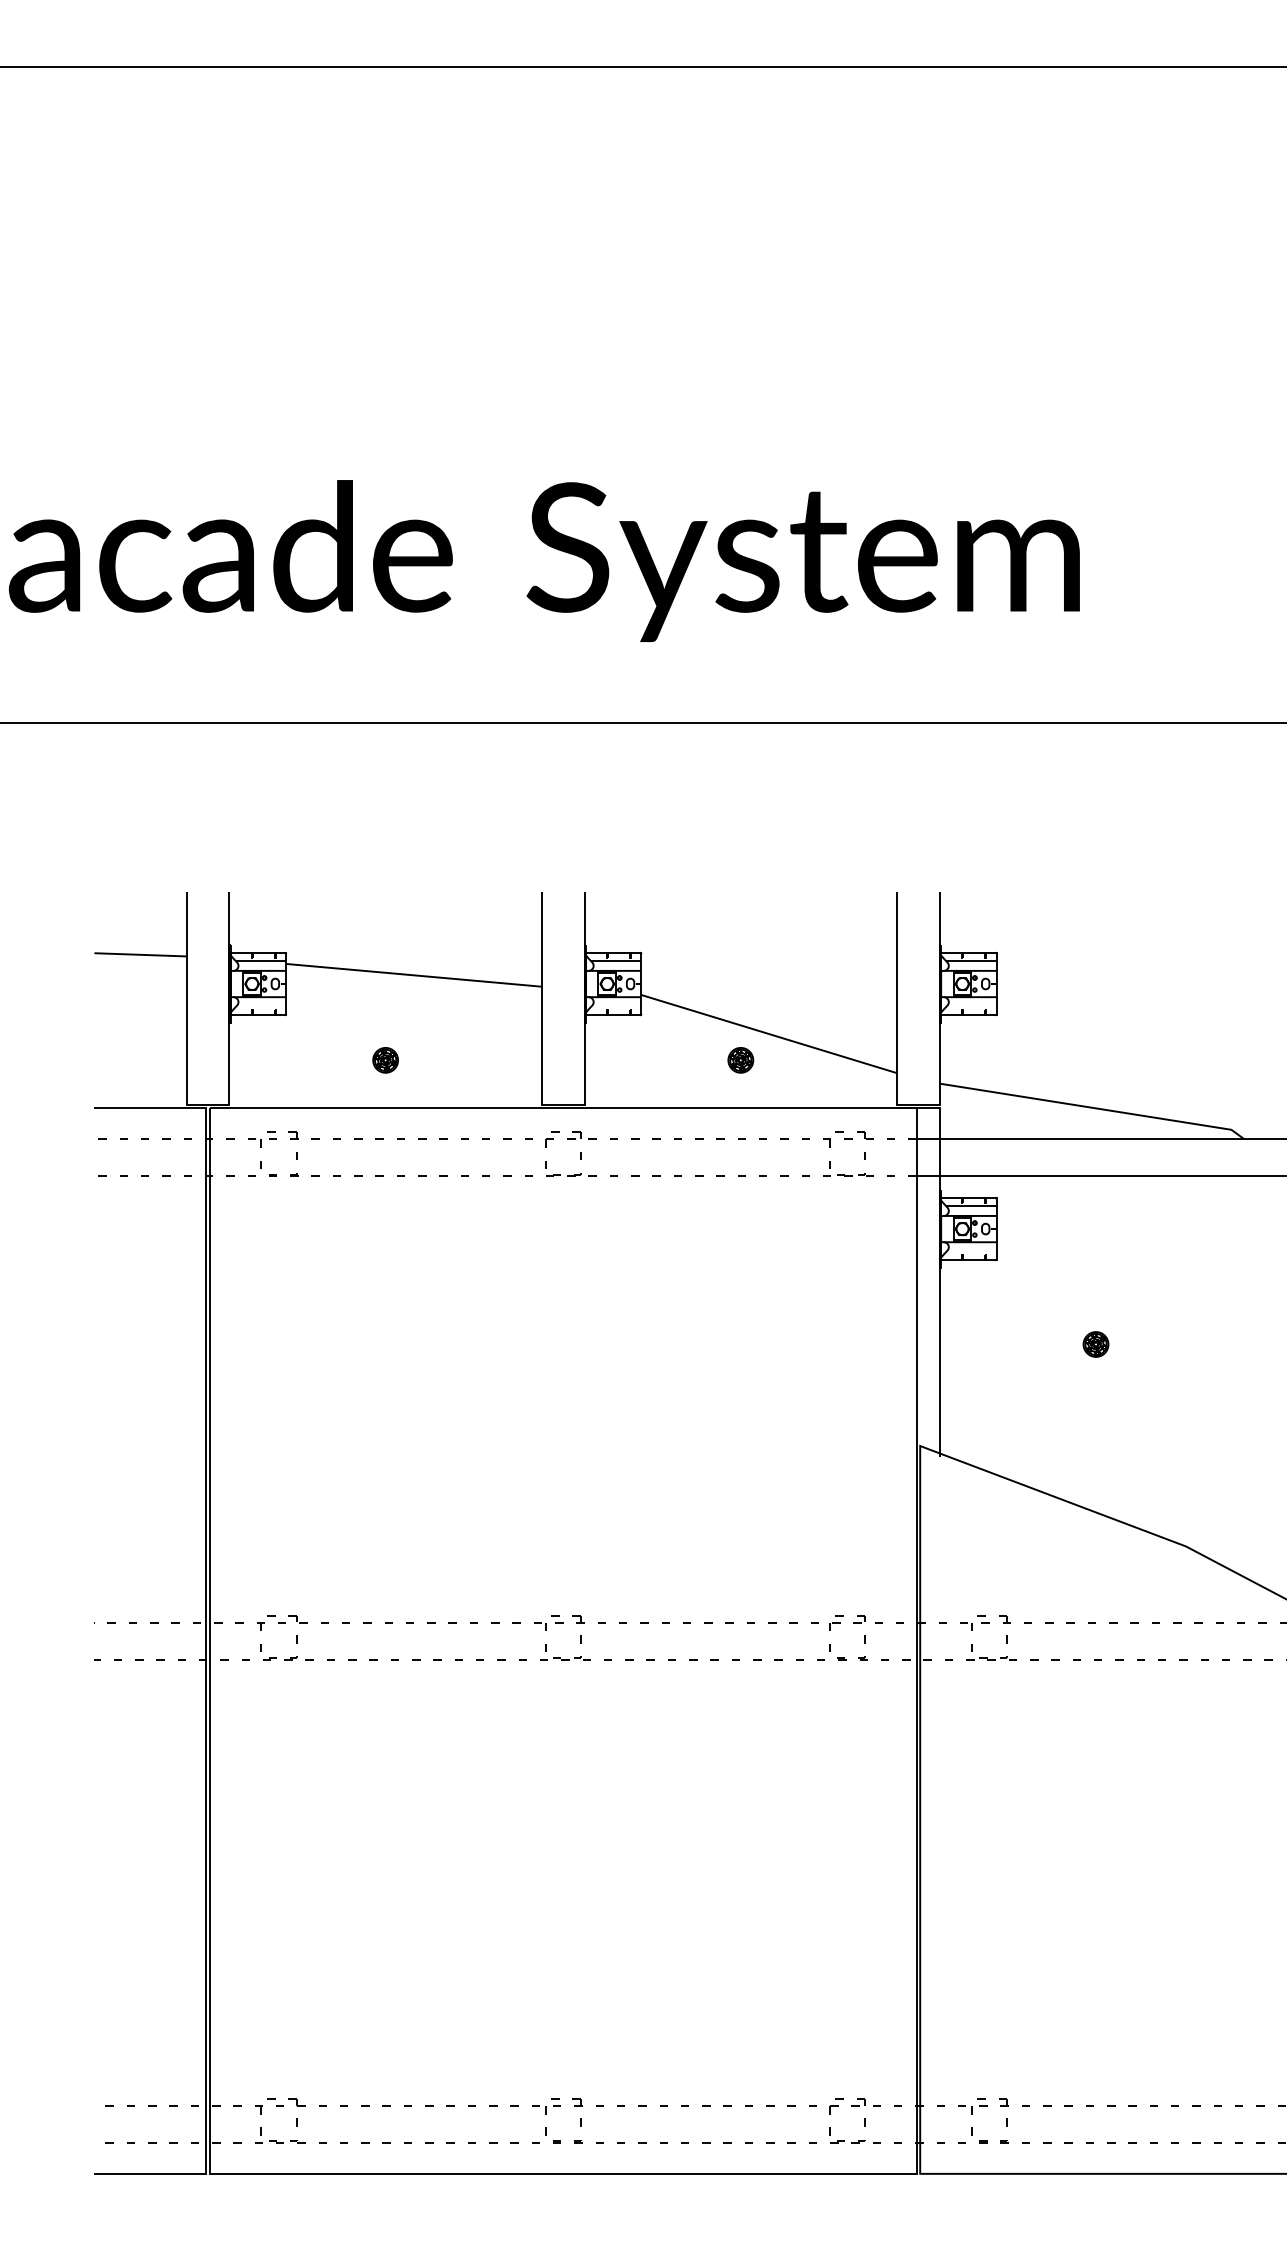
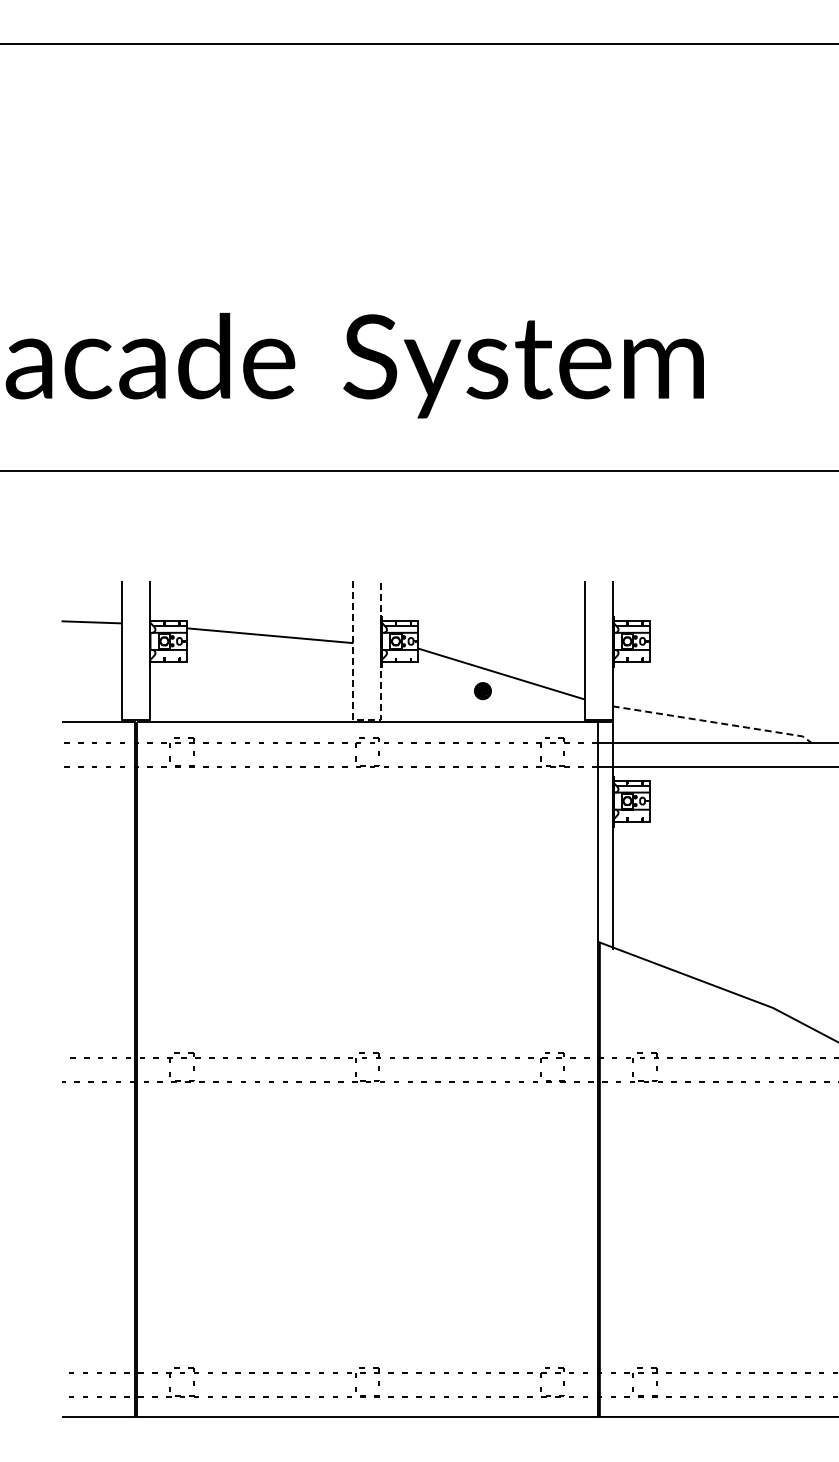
part: (385, 1060) -> (251, 691), removed
line: (563, 1105) -> (367, 720), solid -> dashed
line: (1096, 1108) -> (714, 722), solid -> dashed
part: (1096, 1344) -> (714, 876), removed

